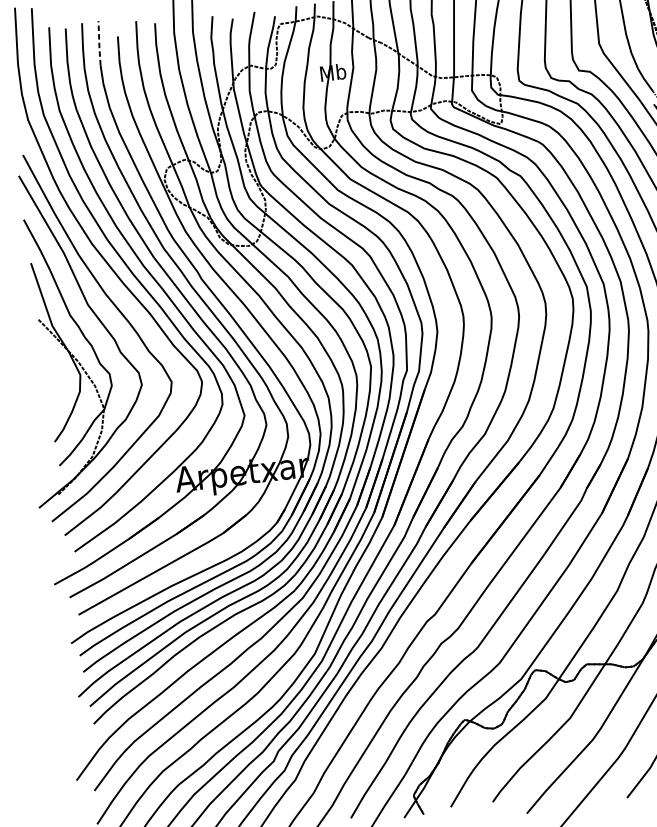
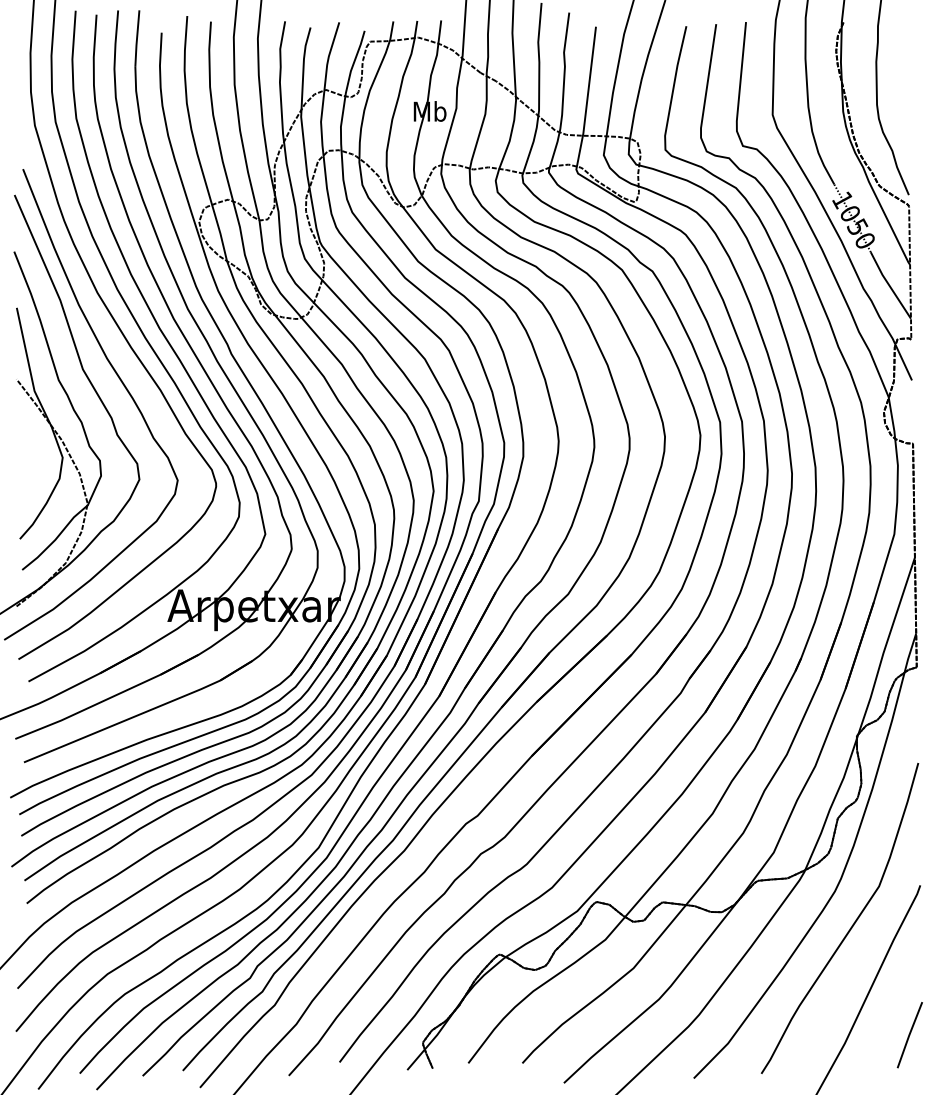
line: (99, 43) -> (137, 38), dashed -> solid

